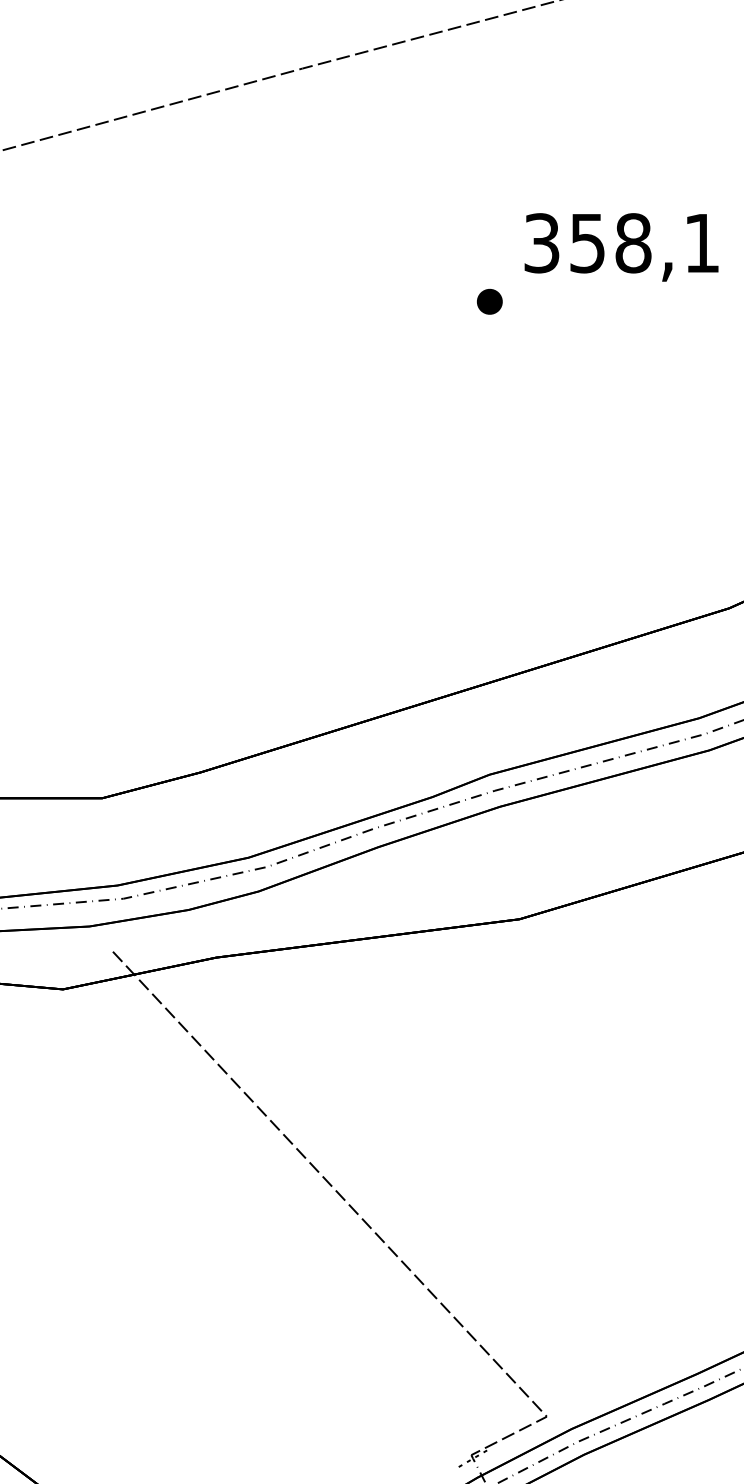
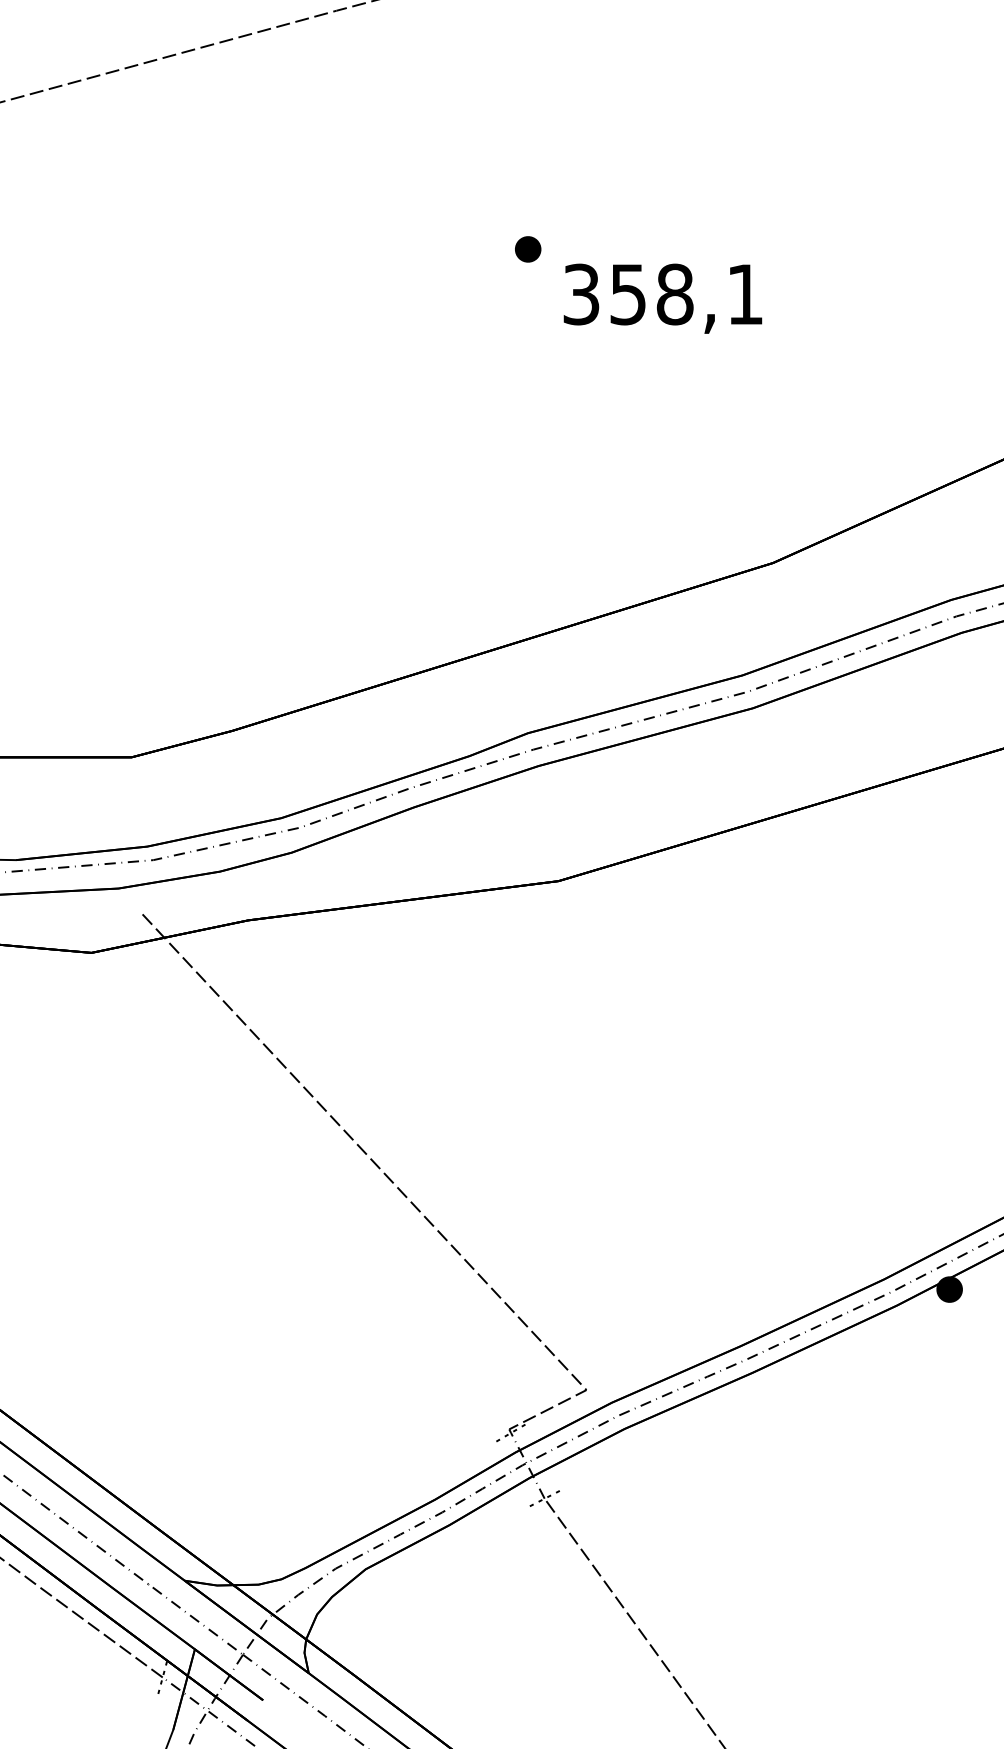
text: (621, 247) -> (662, 298), moved

